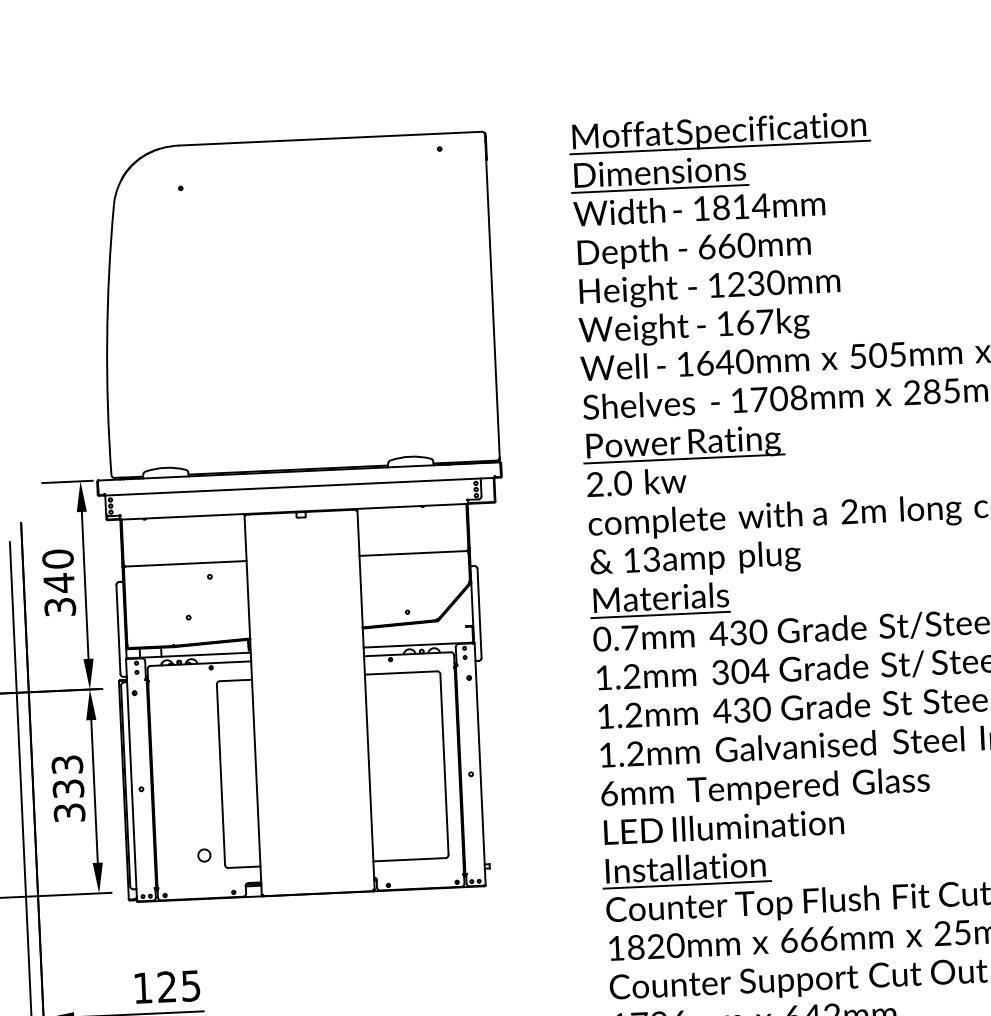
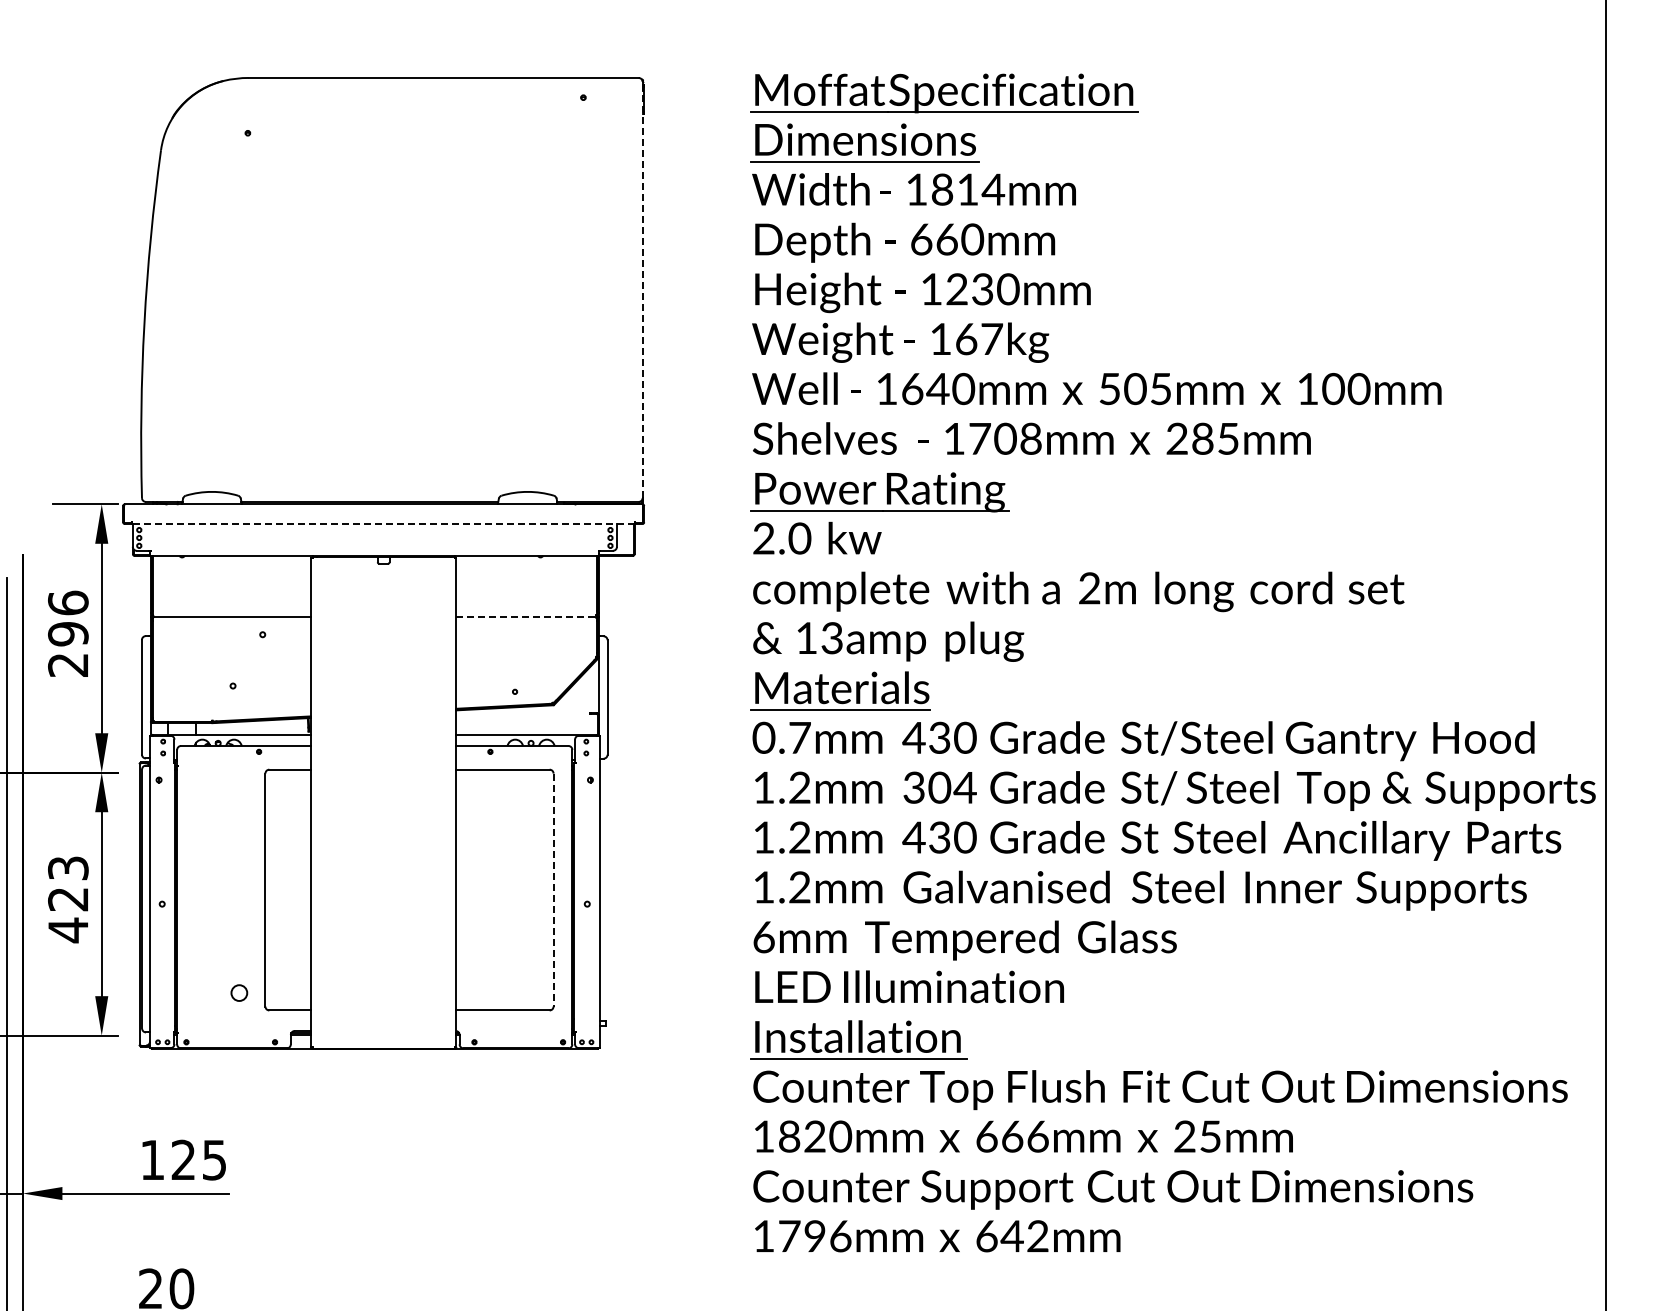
line: (492, 295) -> (642, 289), solid -> dashed
line: (299, 487) -> (383, 524), solid -> dashed
line: (414, 553) -> (527, 616), solid -> dashed
text: (59, 582) -> (68, 633), 340 -> 296
line: (444, 764) -> (553, 890), solid -> dashed
text: (69, 801) -> (68, 915), 333 -> 423

